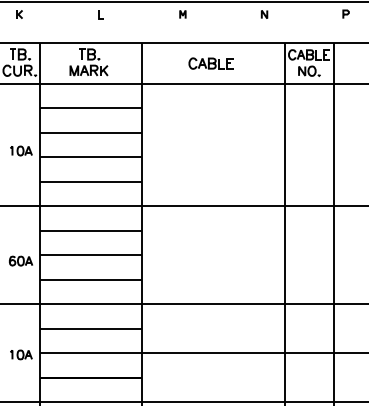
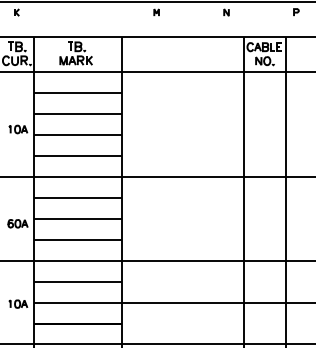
line: (99, 14) -> (85, 12), removed
part: (210, 63) -> (180, 54), removed

